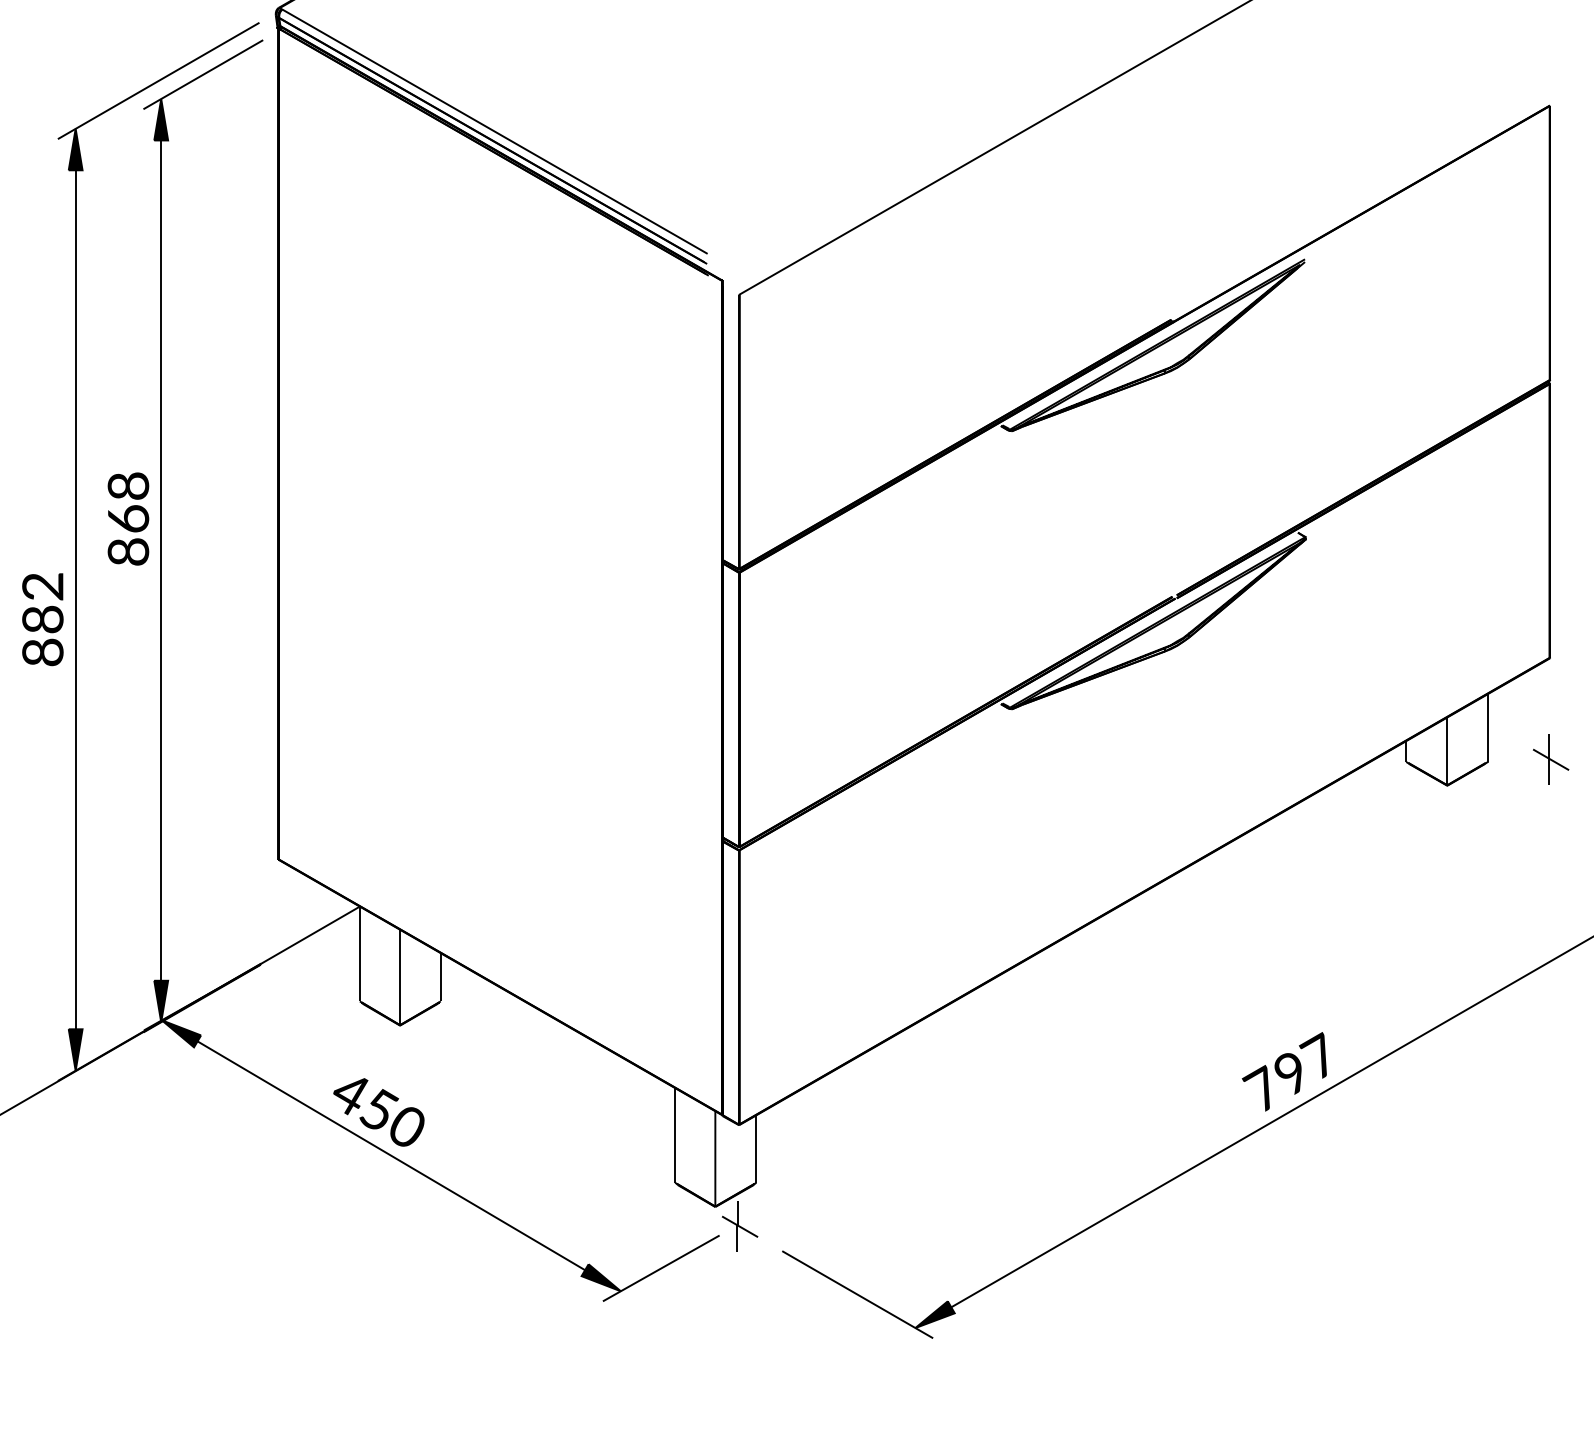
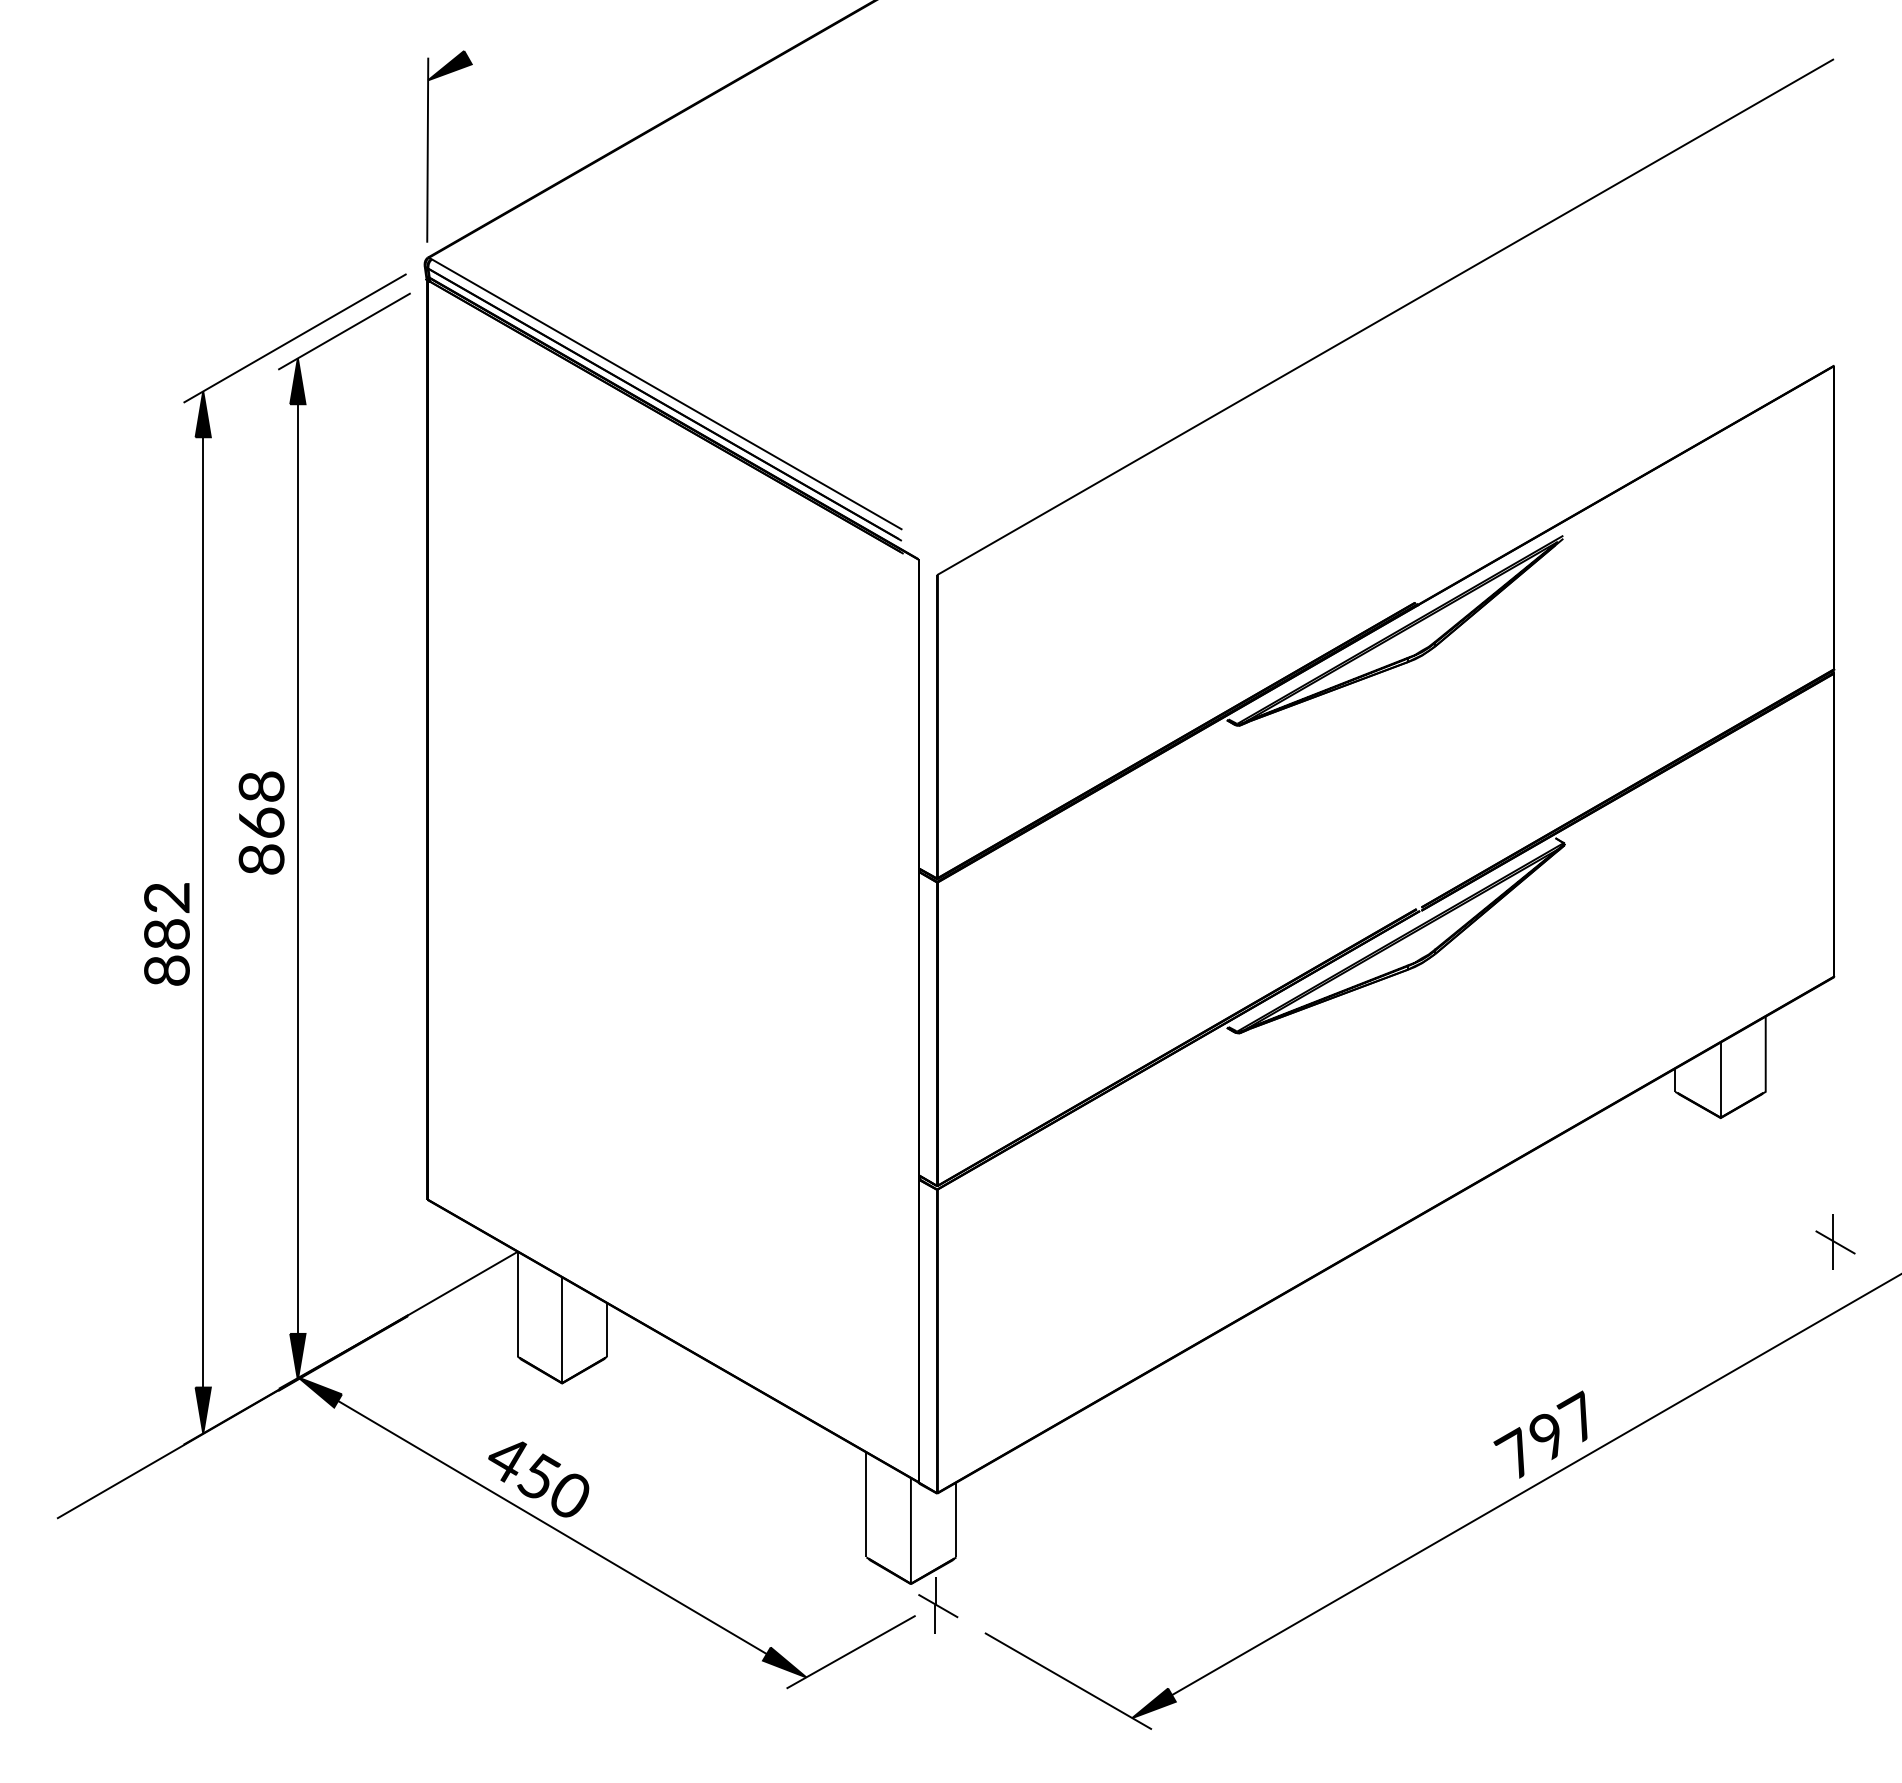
part: (1551, 758) -> (1835, 1241), moved

